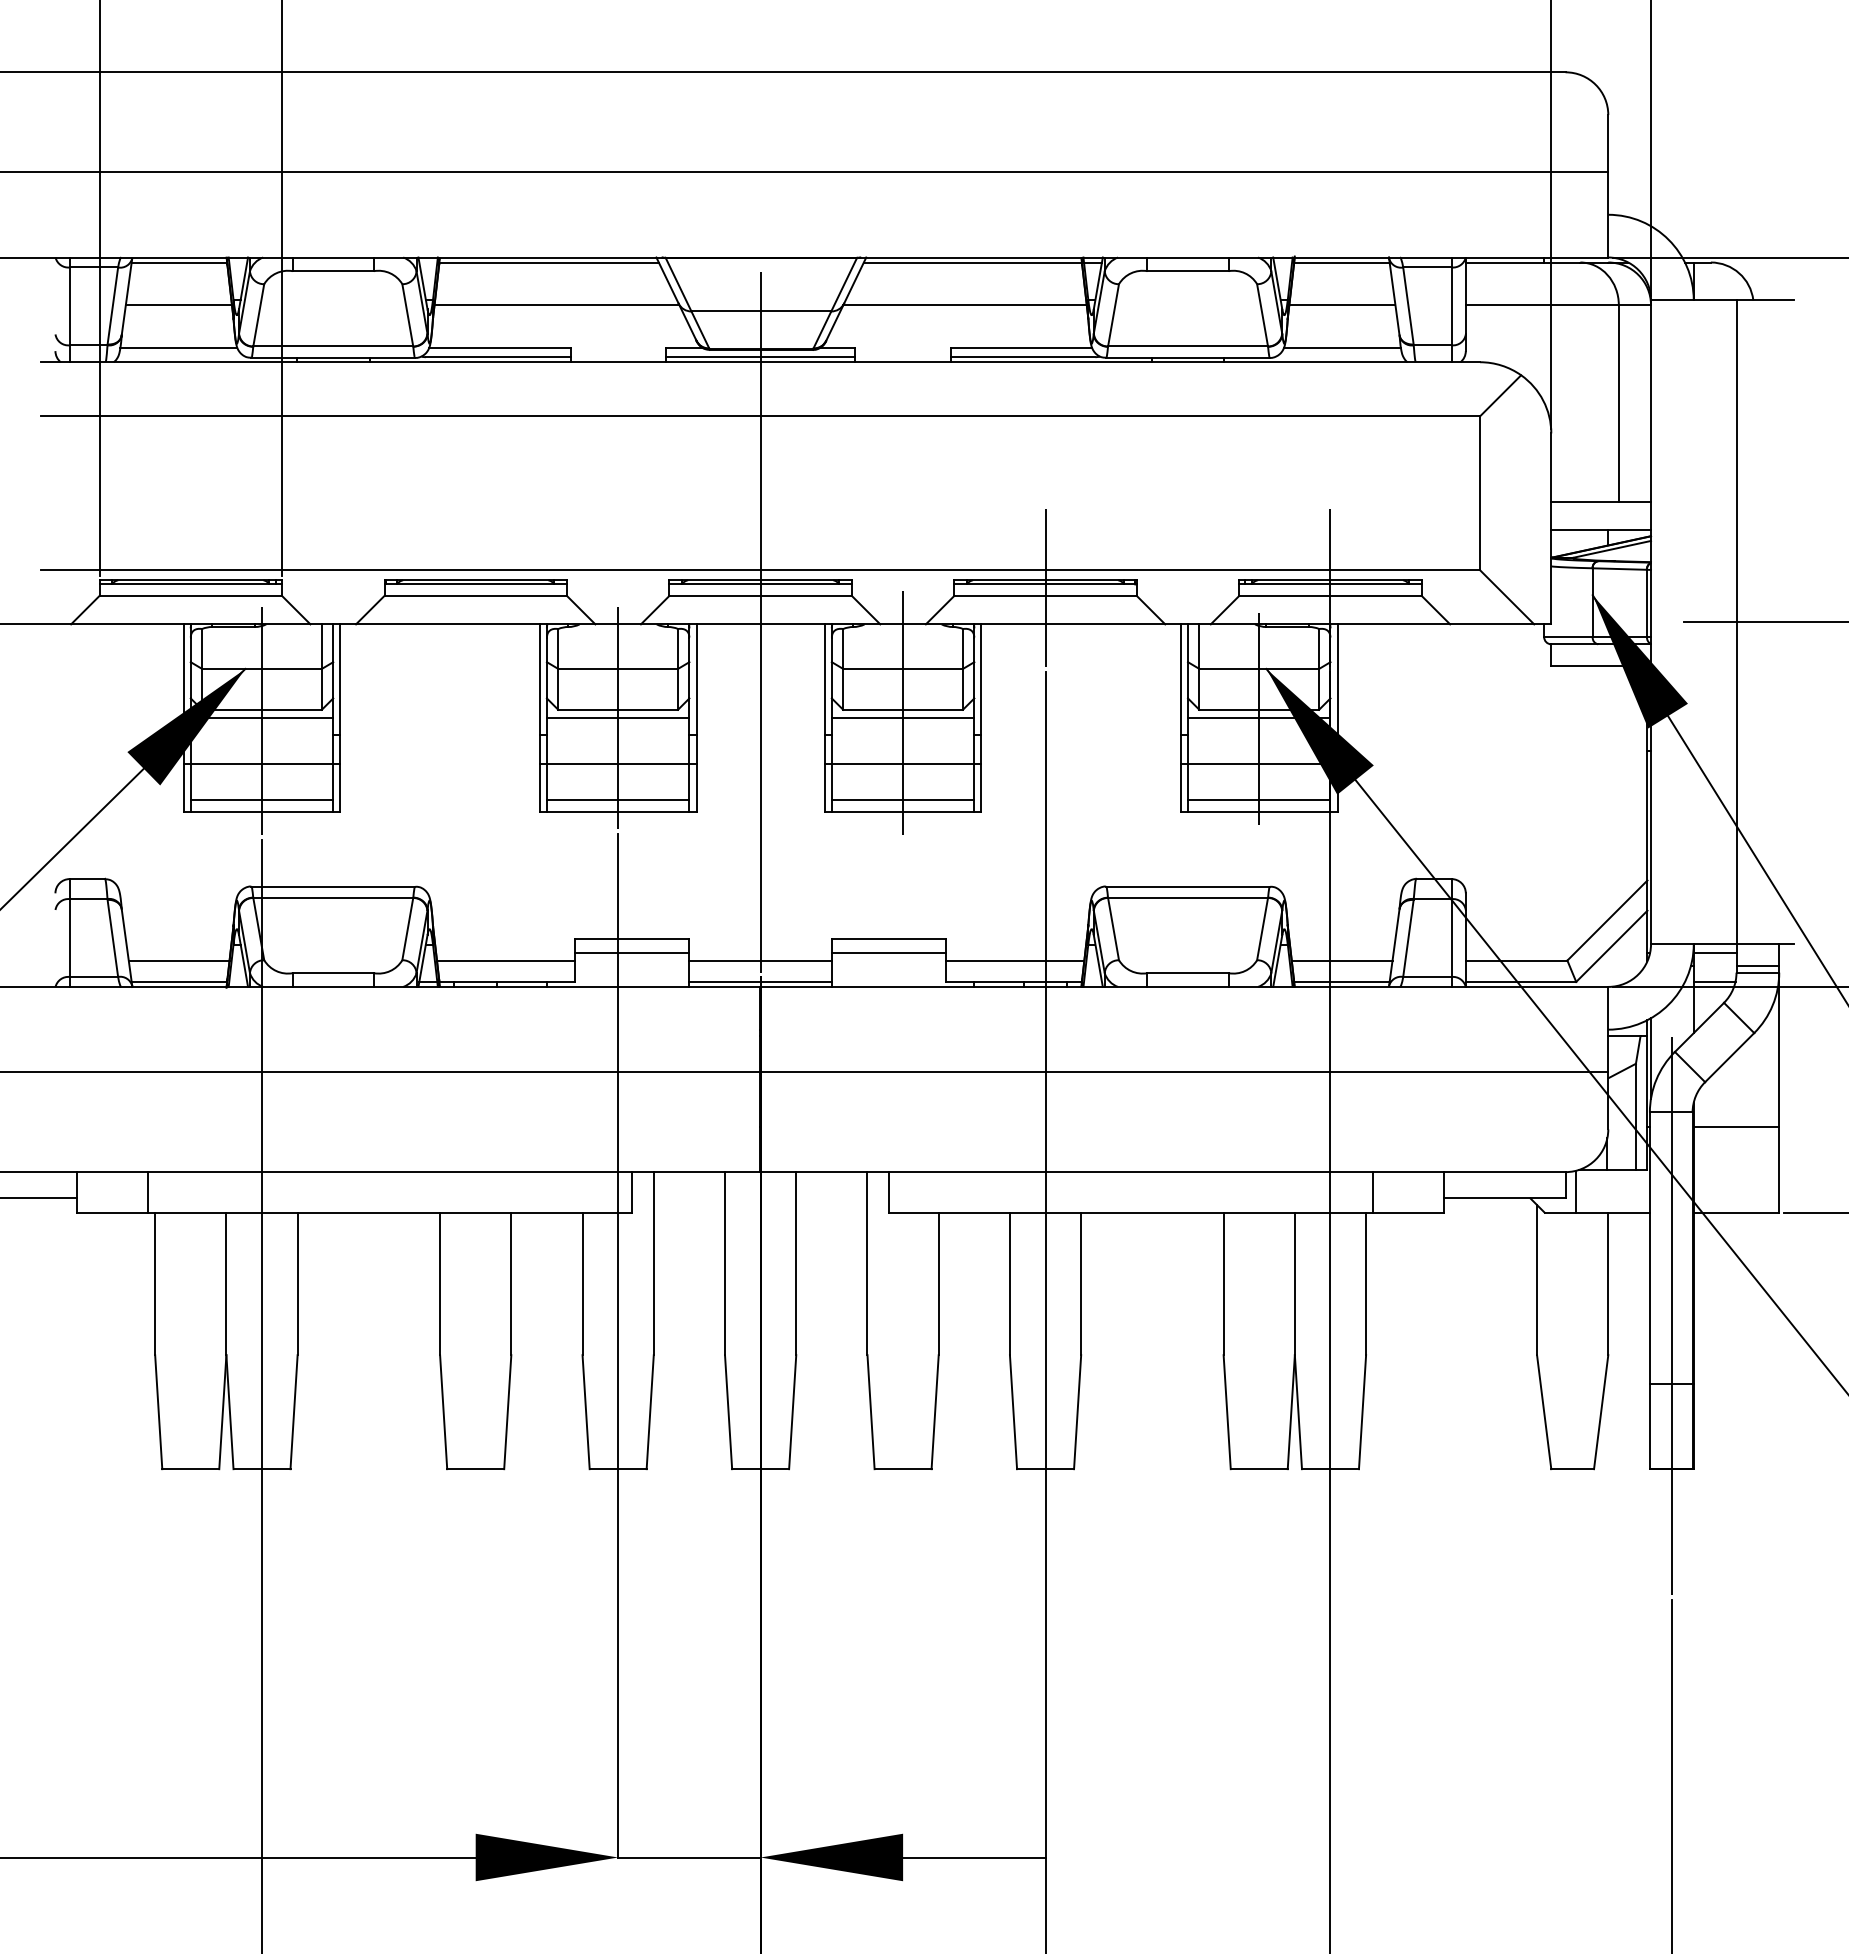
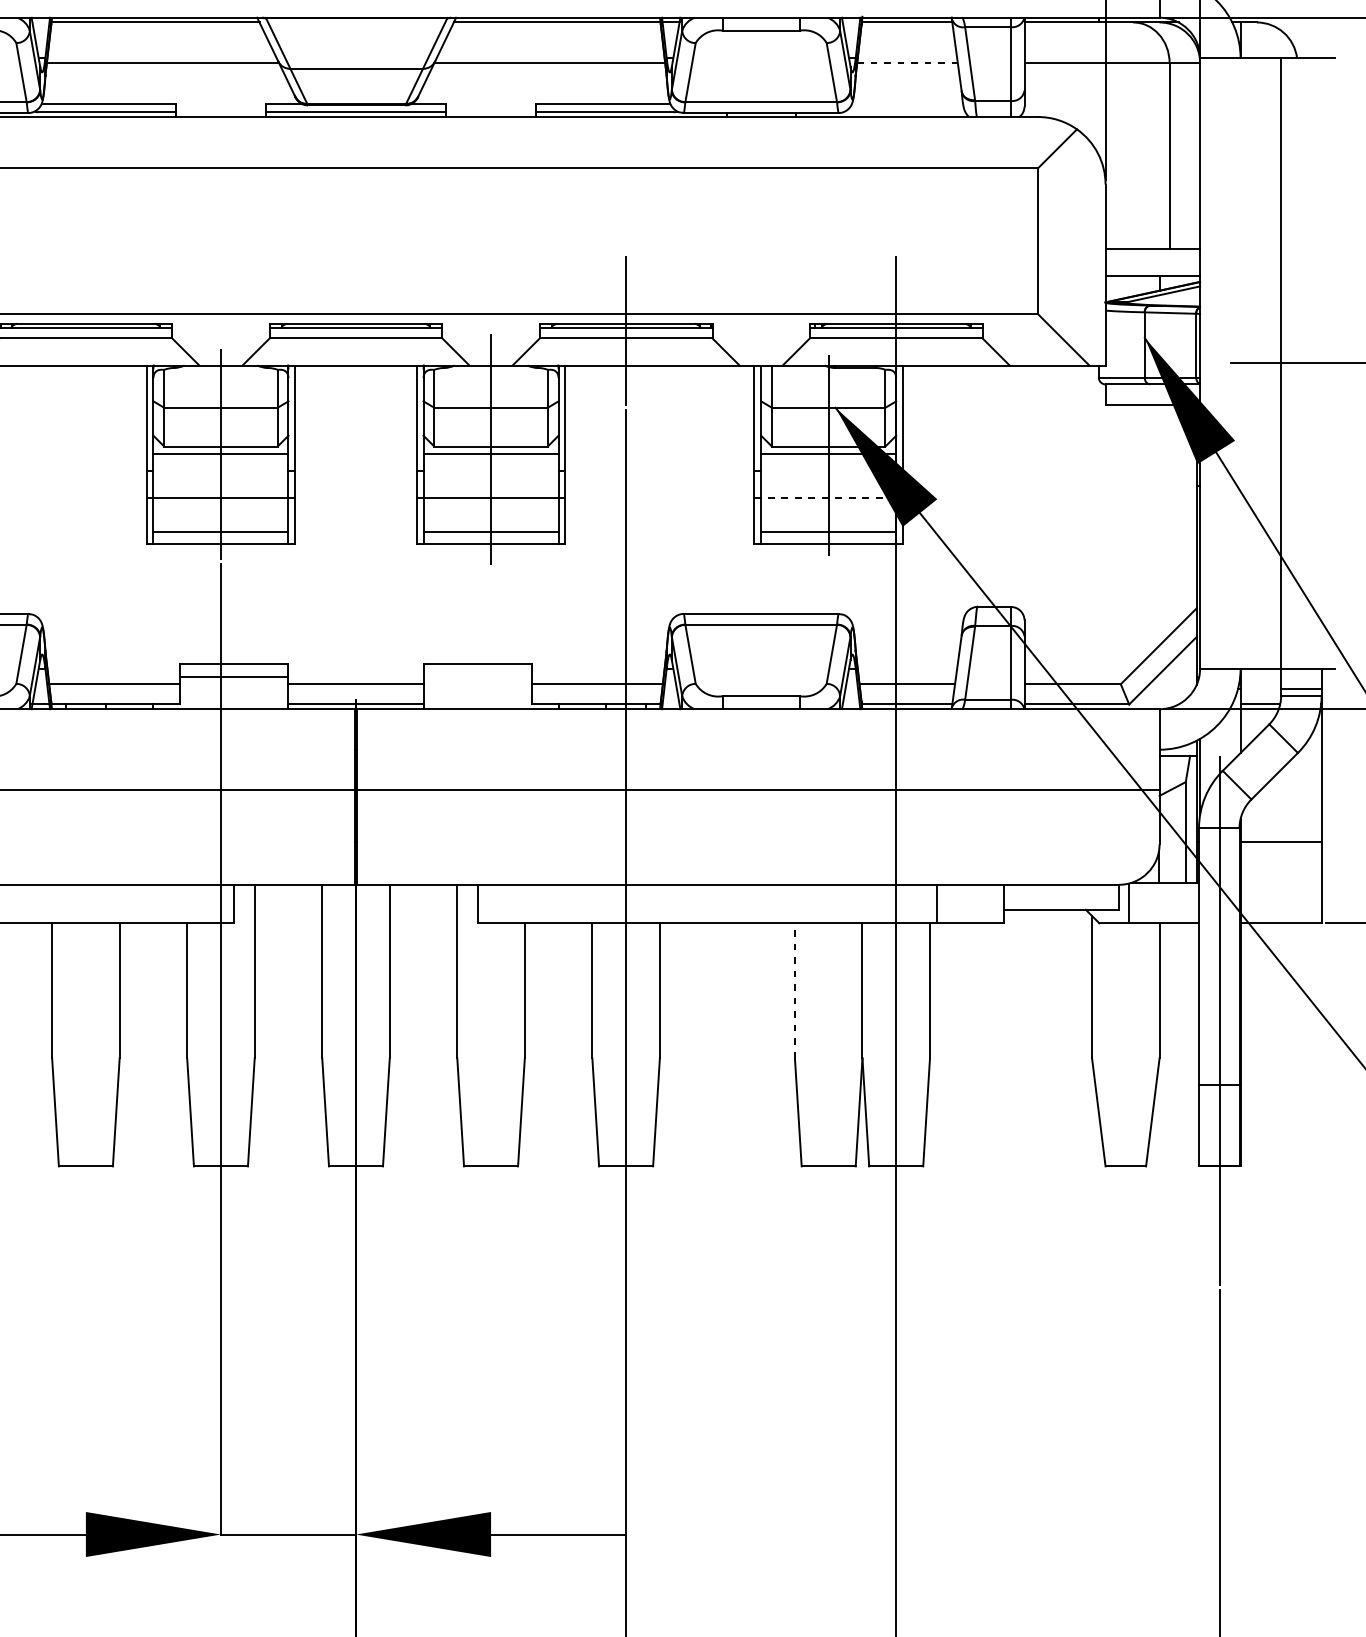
line: (1342, 305) -> (907, 63), solid -> dashed
line: (1341, 347) -> (906, 103), removed
line: (760, 621) -> (355, 362), removed
line: (1258, 763) -> (827, 497), solid -> dashed
line: (888, 953) -> (477, 677), removed
line: (1714, 953) -> (1260, 677), removed
line: (1223, 1283) -> (794, 990), solid -> dashed

